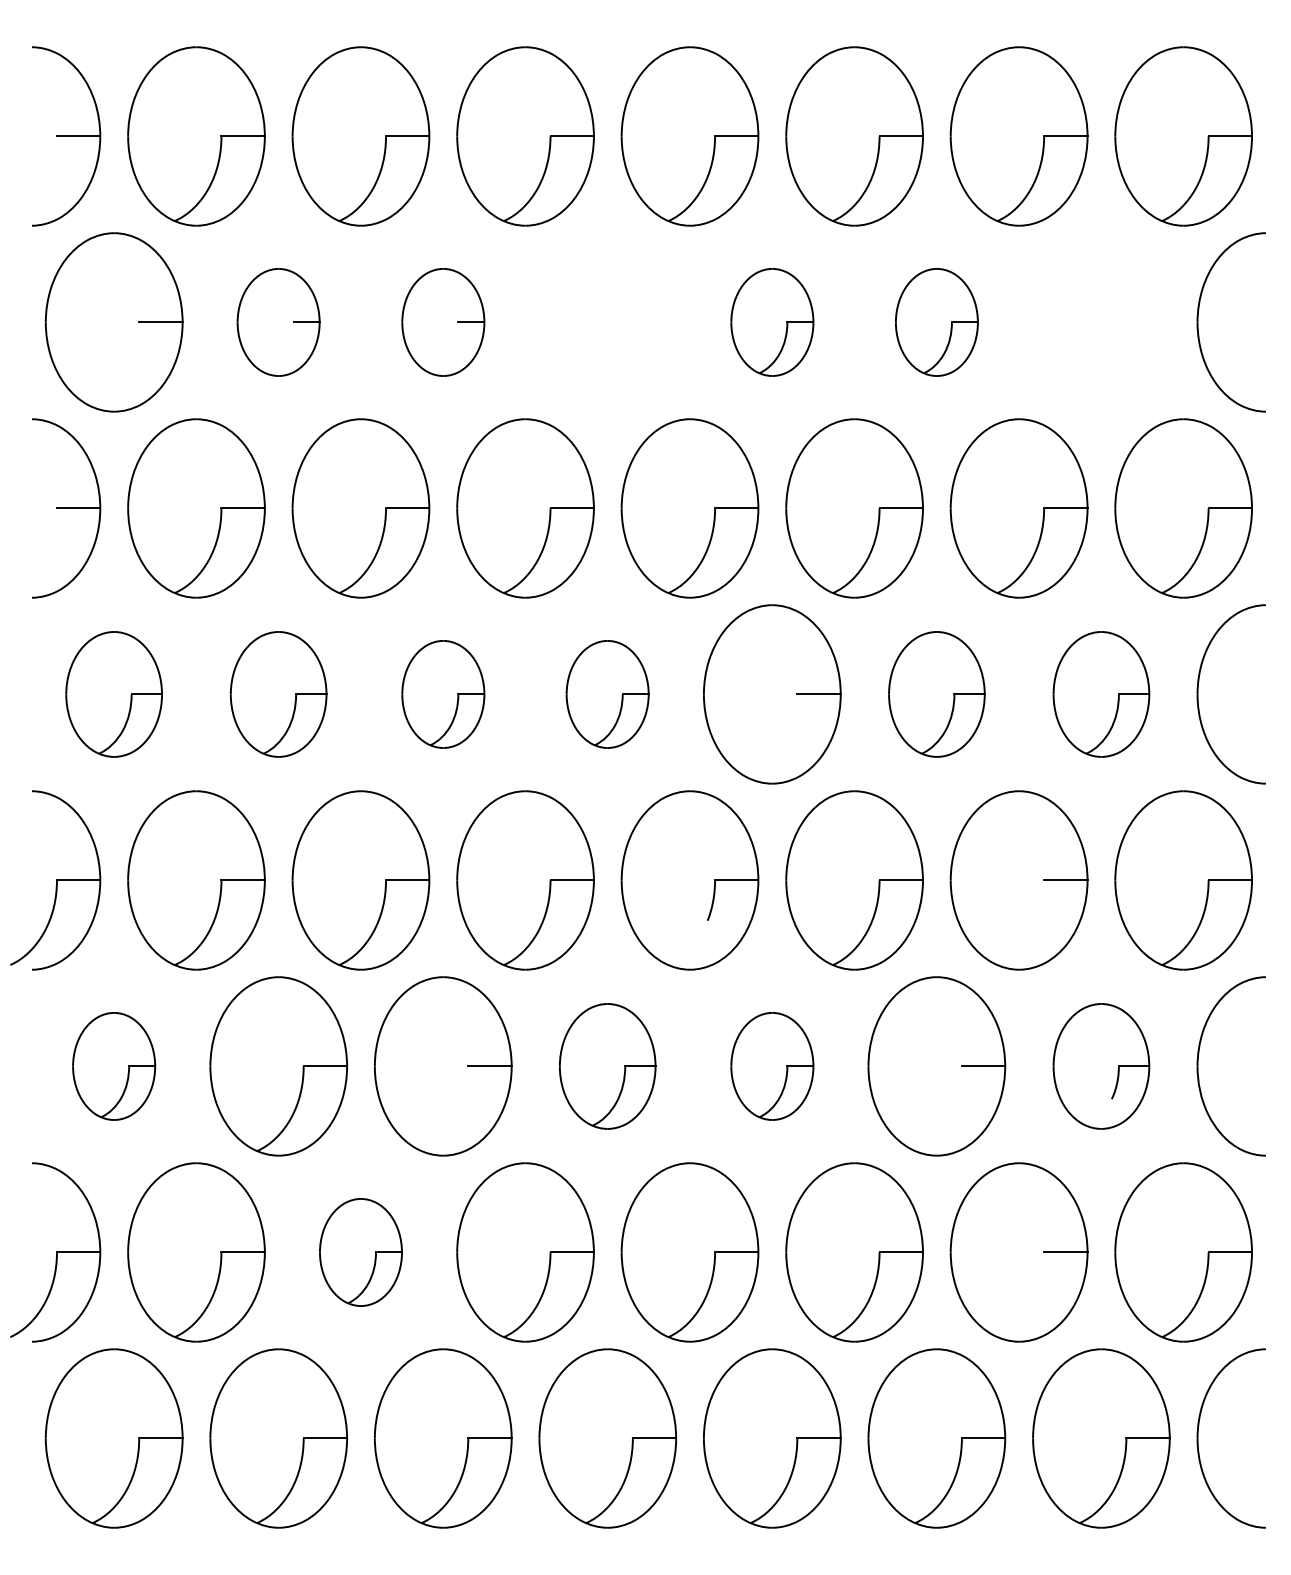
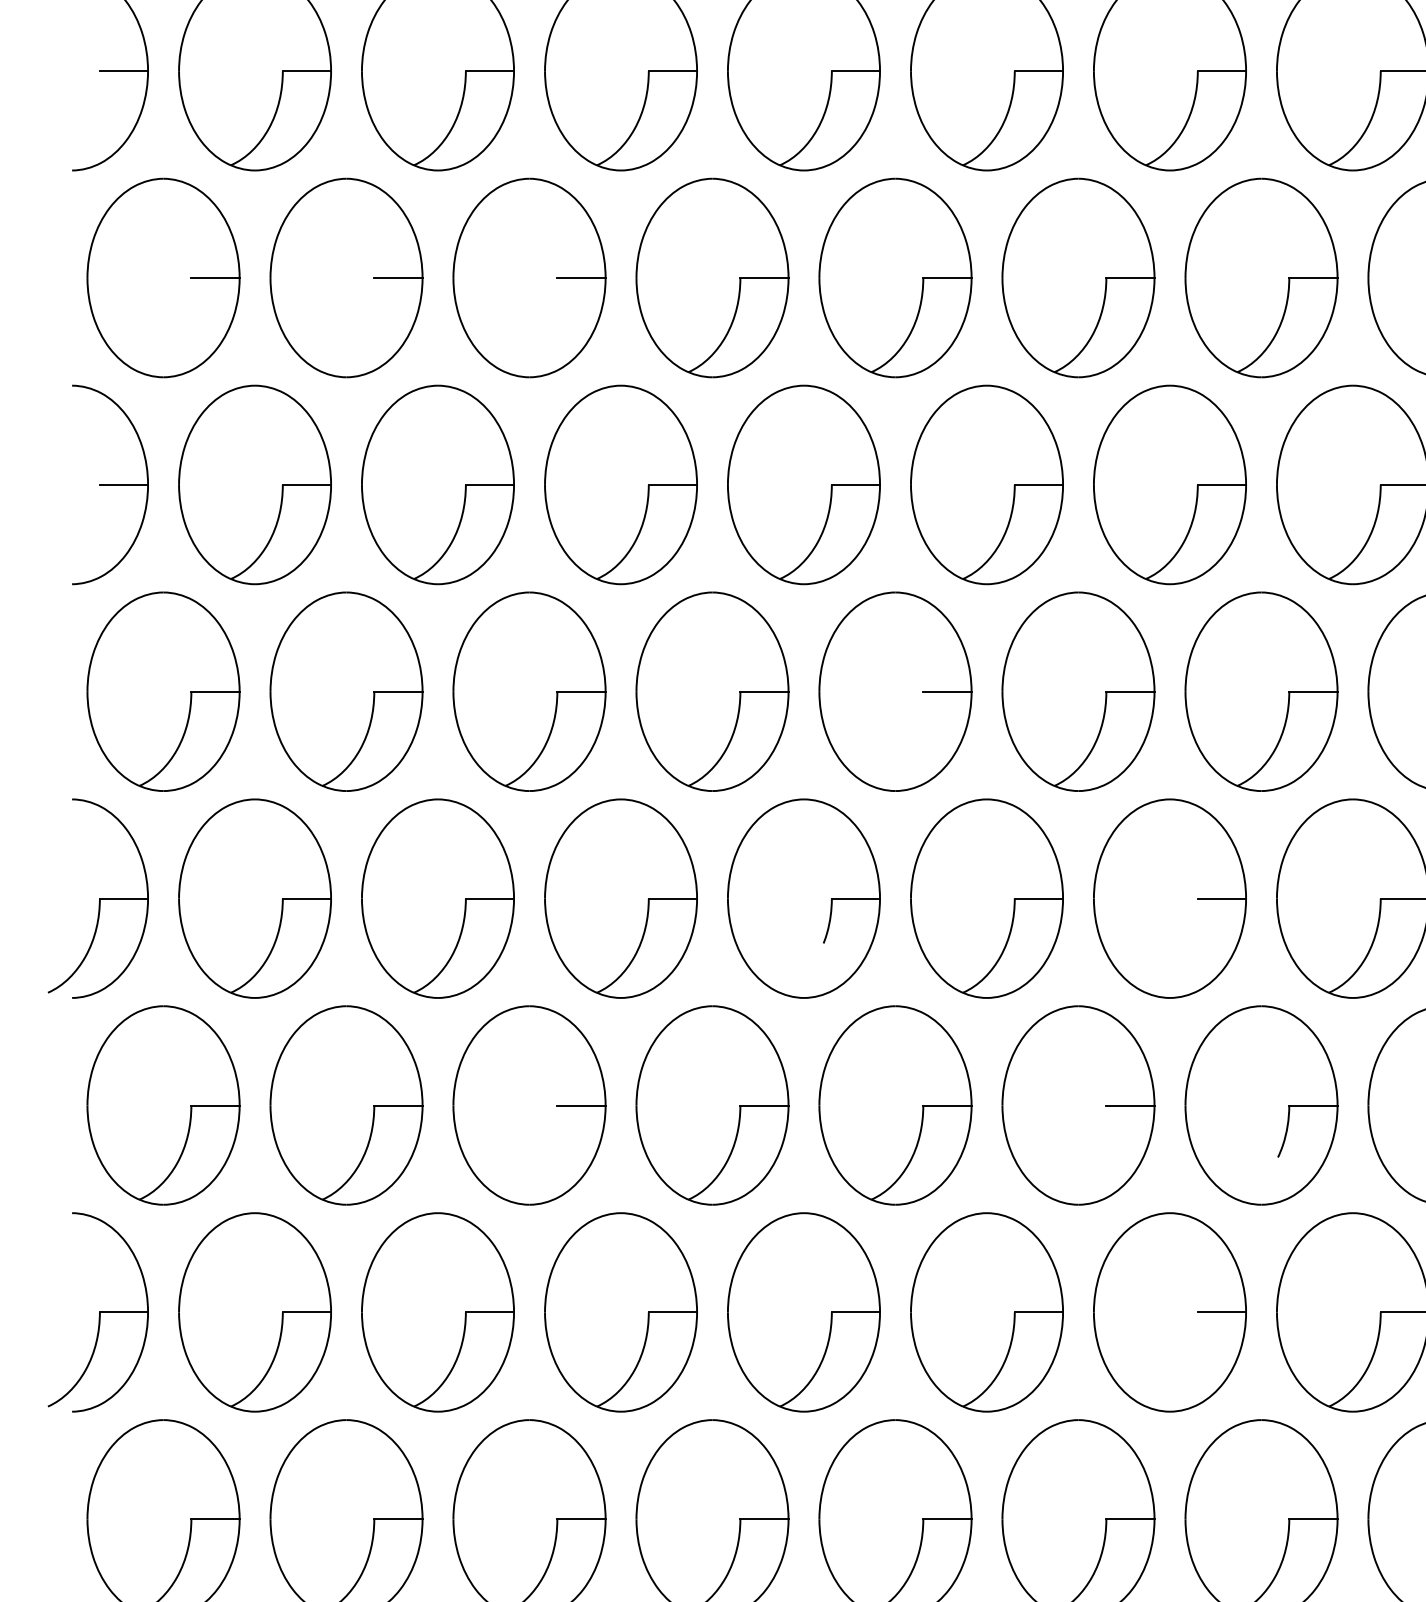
part: (278, 322) -> (346, 278), size x1.67
part: (443, 322) -> (529, 278), size x1.67
part: (607, 322) -> (712, 278), added
part: (772, 322) -> (895, 278), size x1.67
part: (936, 322) -> (1078, 278), size x1.67
part: (1101, 322) -> (1261, 278), added
part: (113, 694) -> (162, 691), size x1.43
part: (278, 694) -> (346, 691), size x1.43
part: (443, 694) -> (529, 691), size x1.67
part: (607, 694) -> (712, 691), size x1.67
part: (936, 694) -> (1078, 691), size x1.43
part: (1101, 694) -> (1261, 691), size x1.43
part: (113, 1066) -> (162, 1105), size x1.67
part: (607, 1066) -> (712, 1105), size x1.43
part: (772, 1066) -> (895, 1105), size x1.67
part: (1101, 1066) -> (1261, 1105), size x1.43
part: (360, 1252) -> (437, 1312), size x1.67

